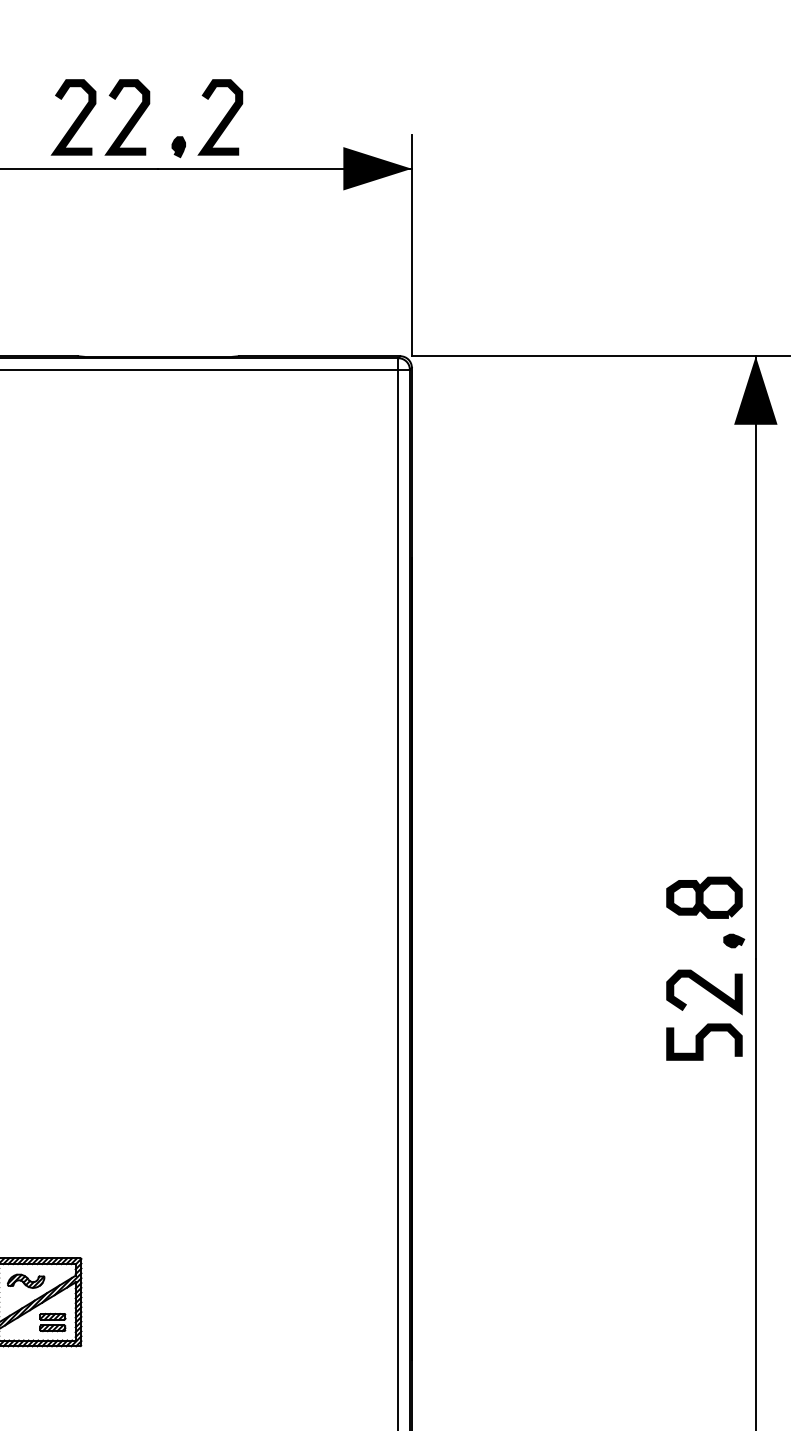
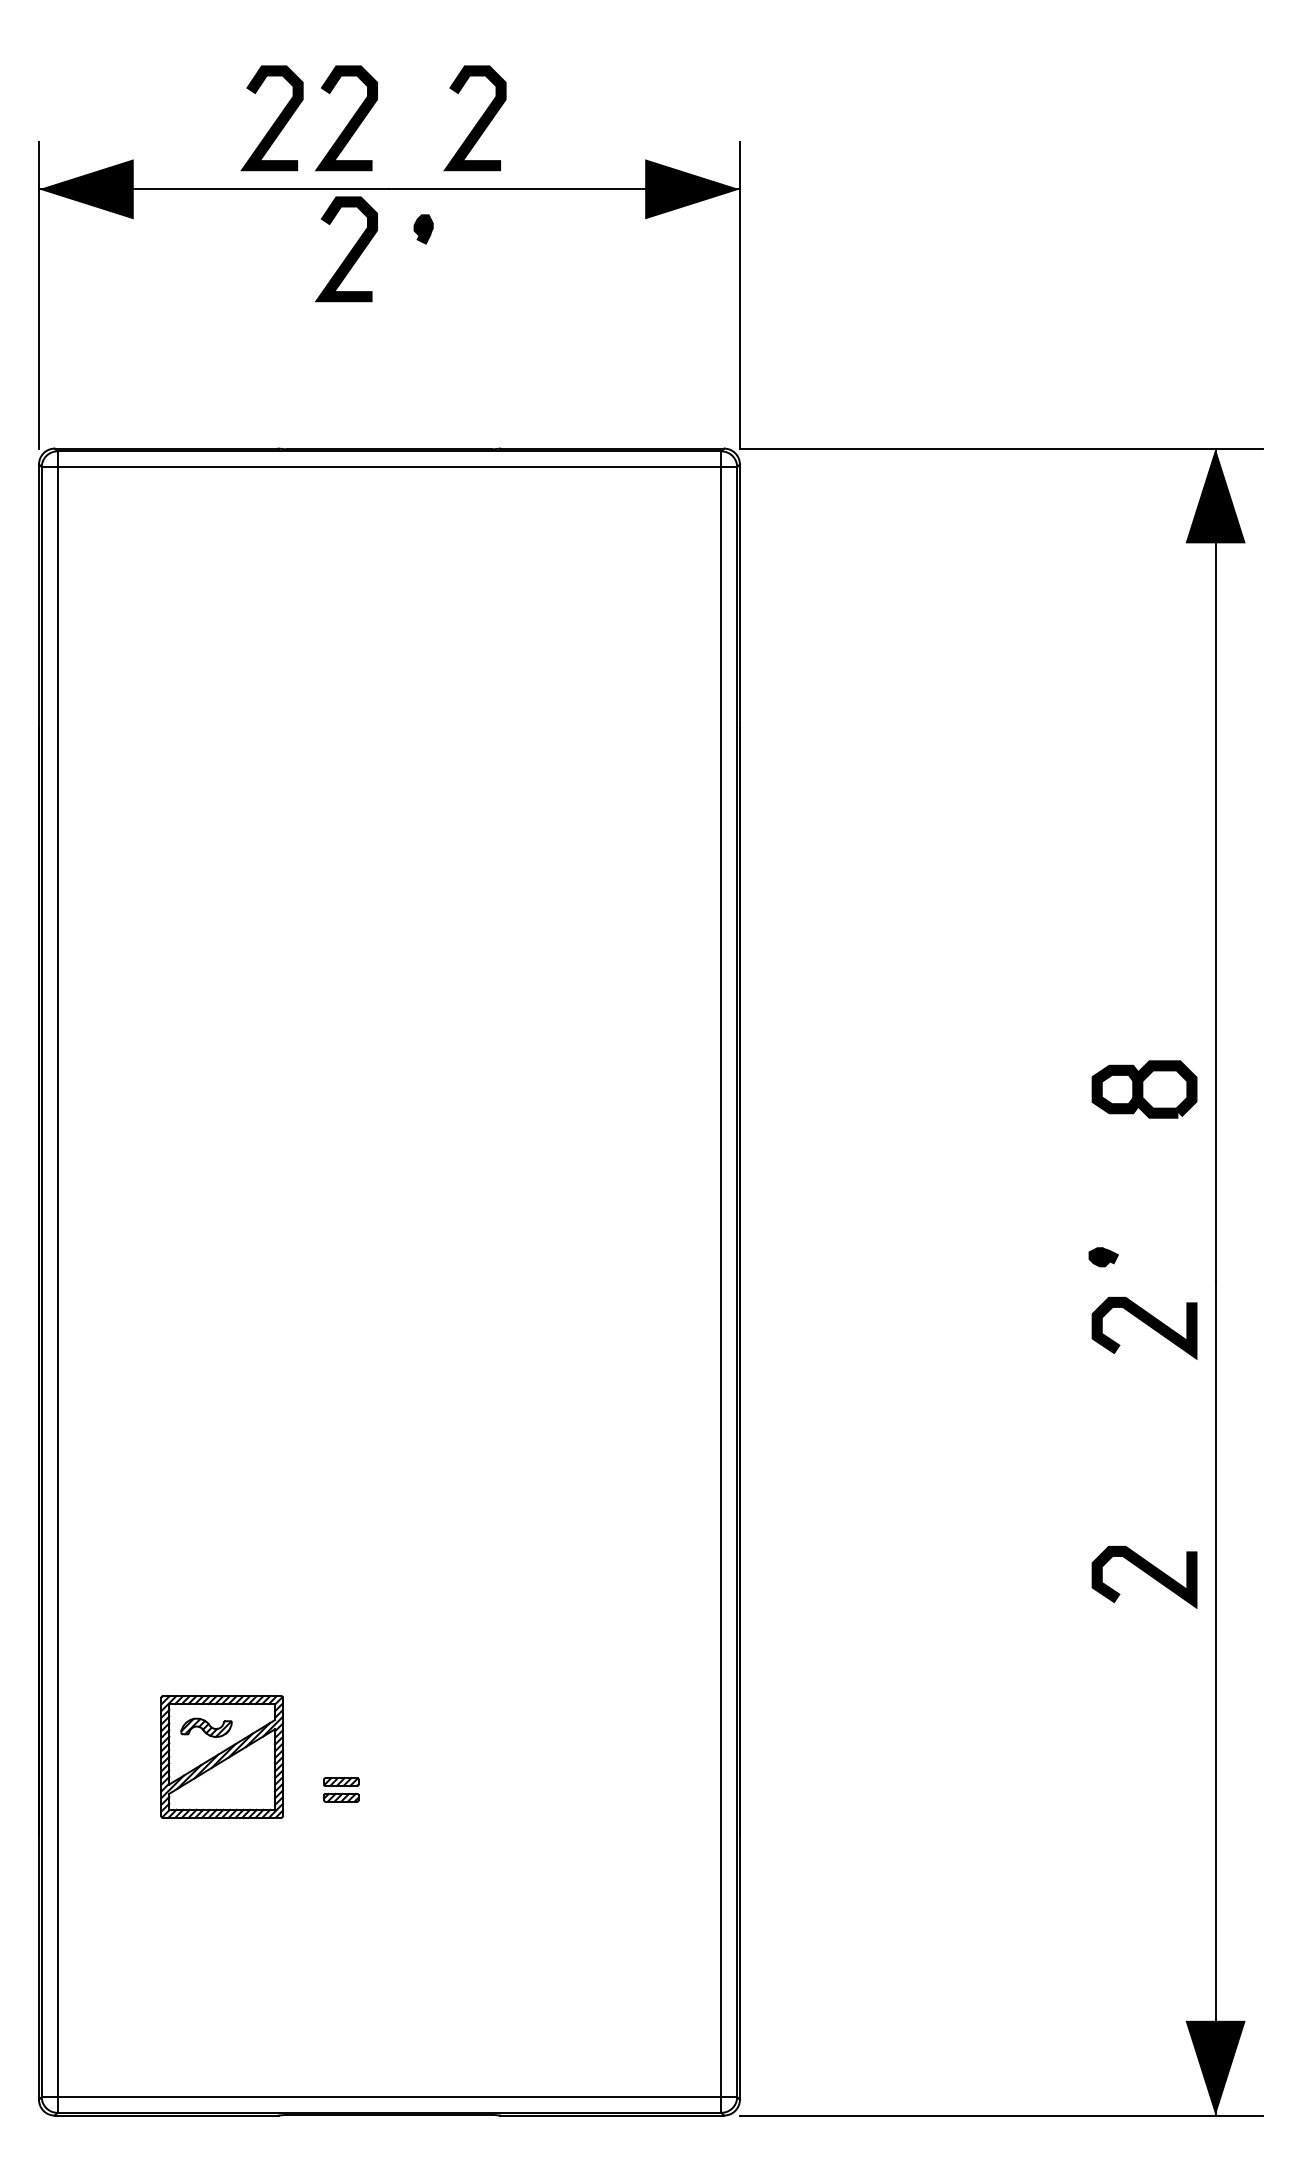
part: (178, 147) -> (423, 229), moved
curve: (130, 213) -> (350, 250), added
part: (704, 897) -> (1144, 1089), moved
part: (734, 941) -> (1103, 1257), moved
curve: (703, 1041) -> (1143, 1396), removed
curve: (705, 1169) -> (1146, 1573), added
part: (52, 1322) -> (341, 1789), moved

